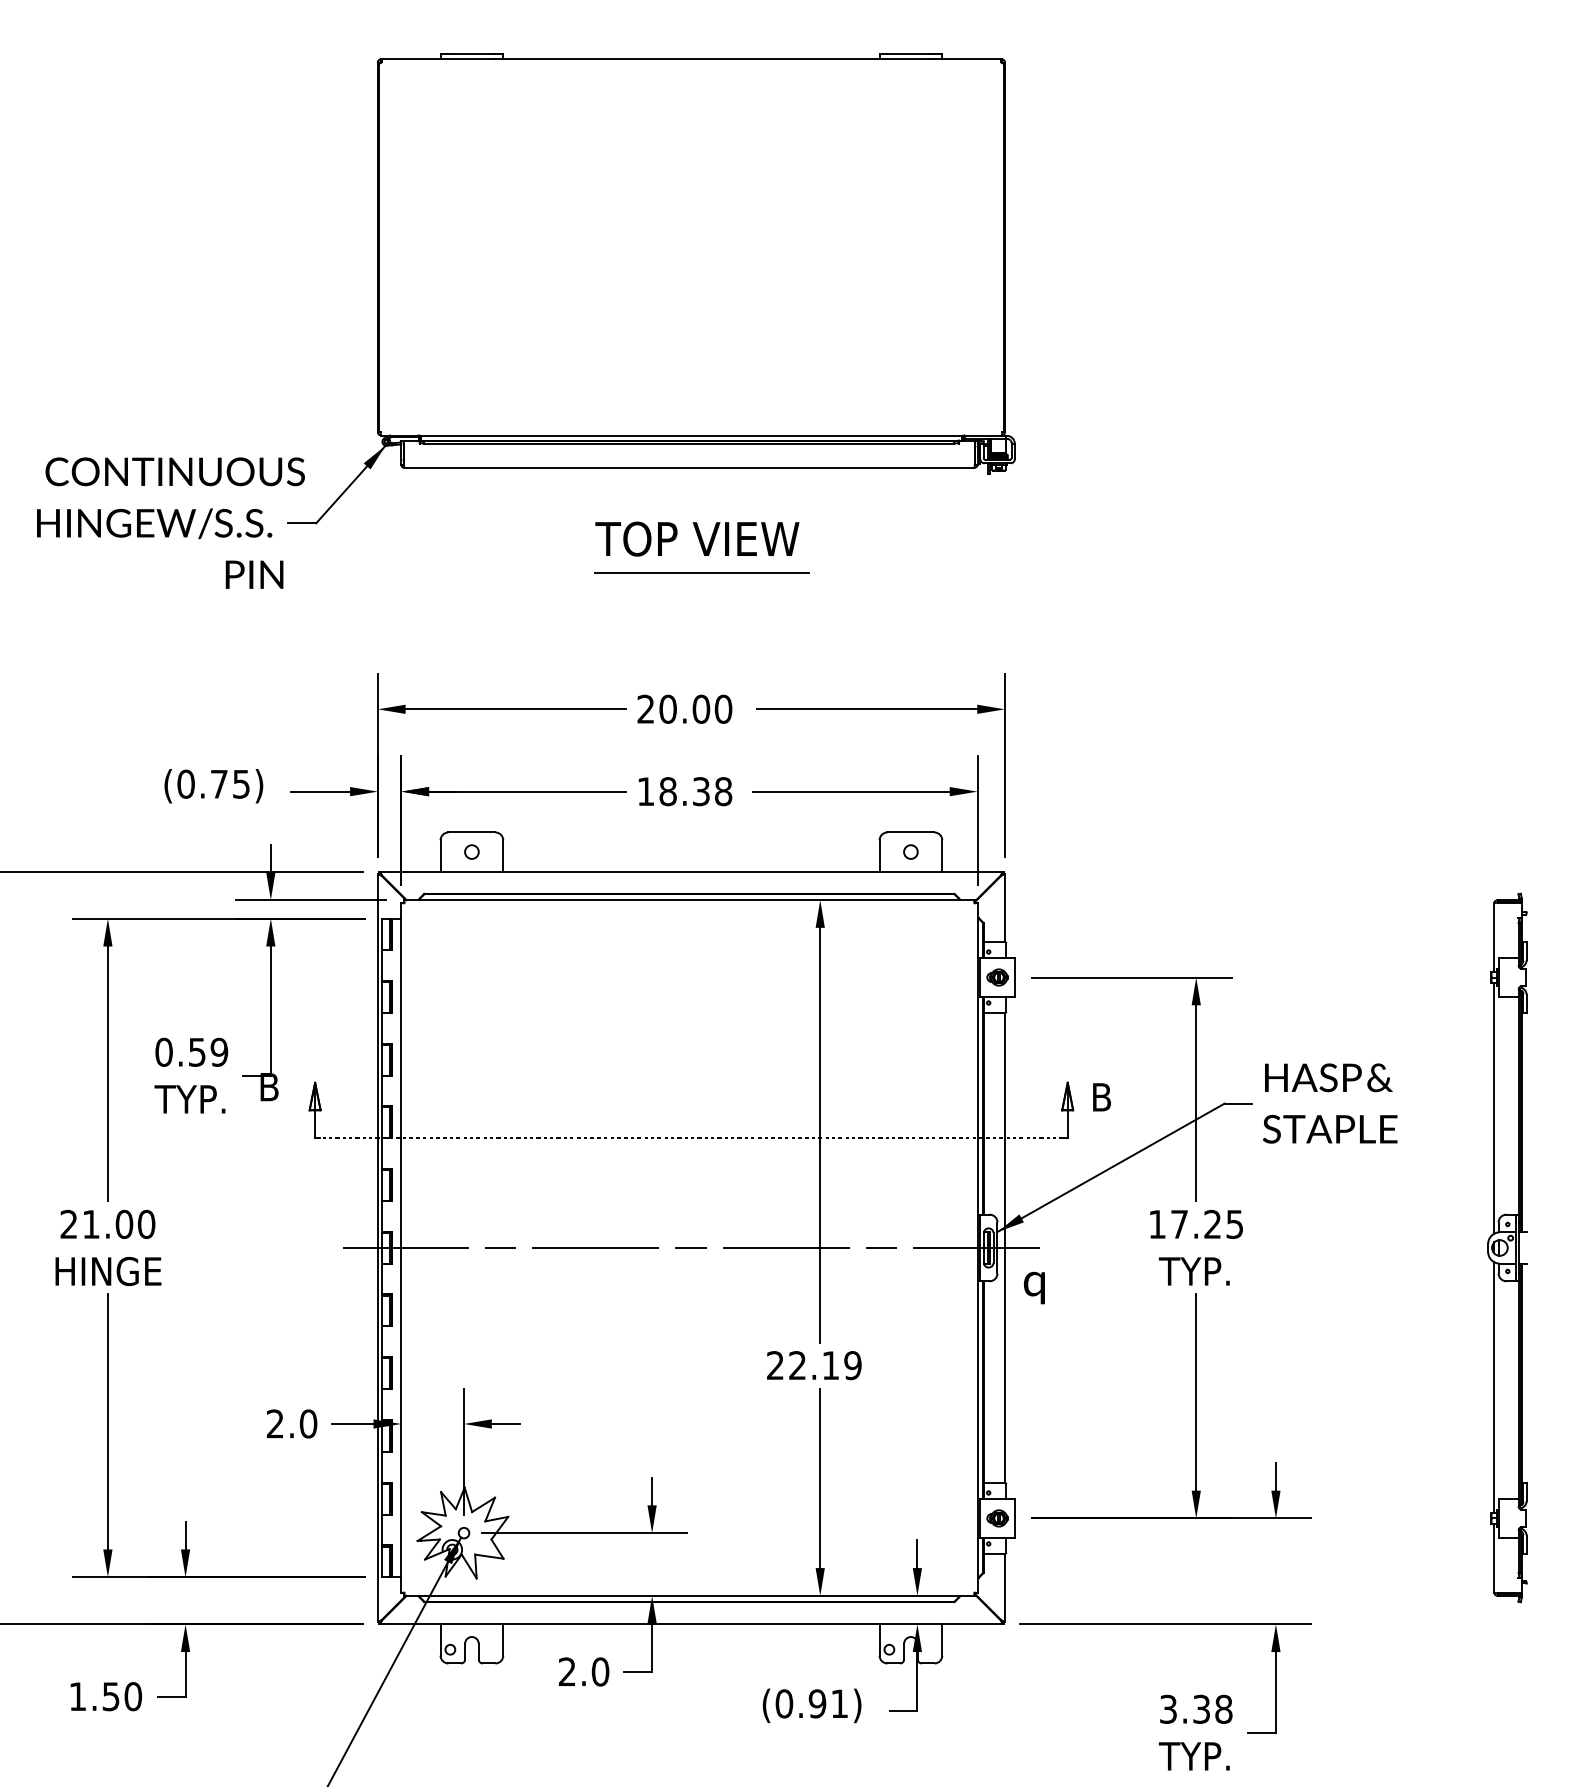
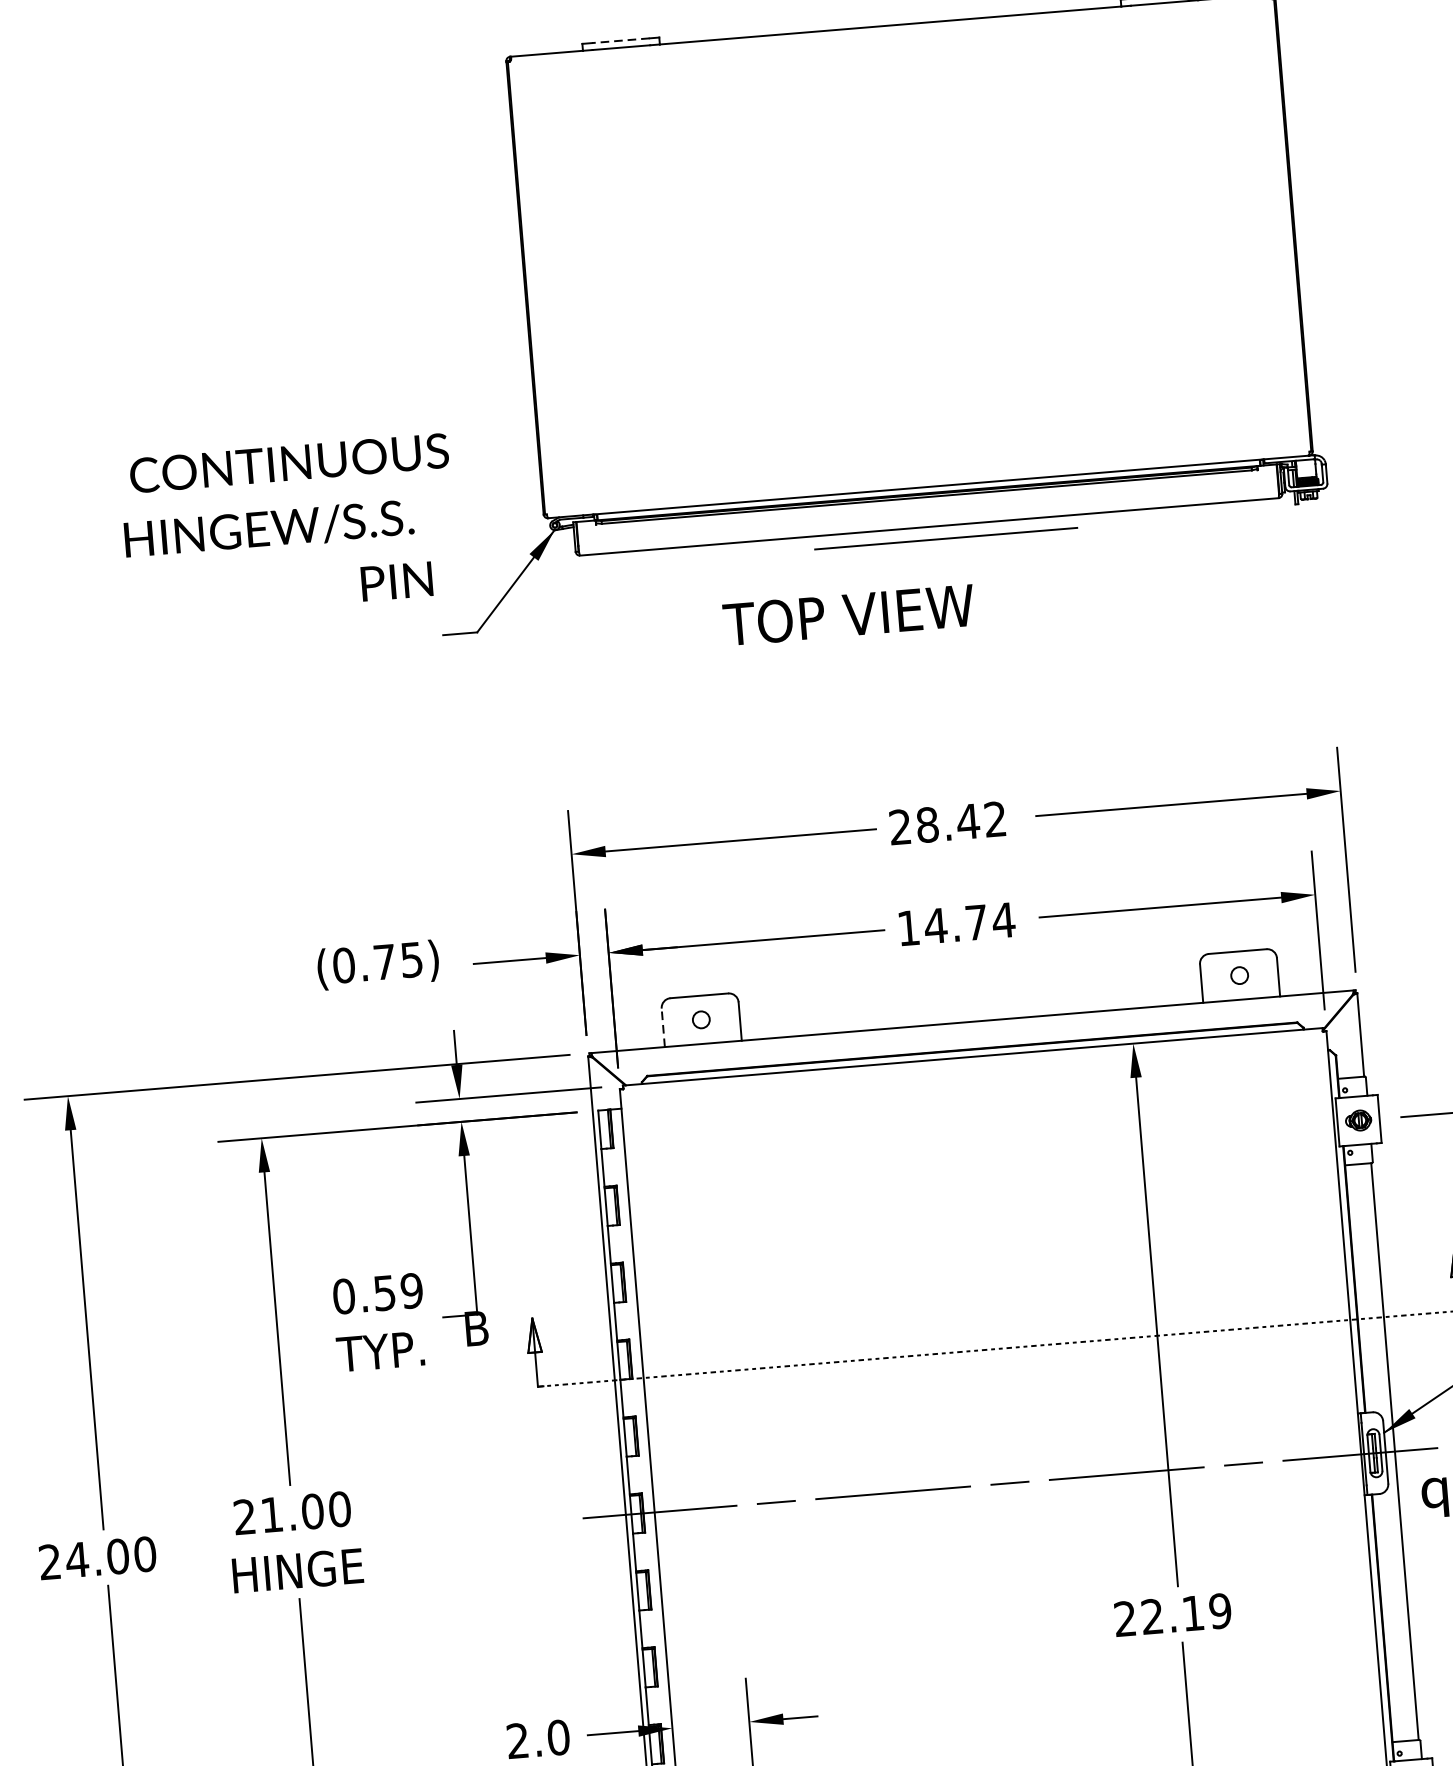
line: (471, 53) -> (620, 40), solid -> dashed
text: (170, 522) -> (288, 525), moved
text: (697, 538) -> (848, 614), moved
line: (701, 572) -> (945, 538), moved
text: (695, 708) -> (961, 821), 20.00 -> 28.42
text: (695, 791) -> (969, 923), 18.38 -> 14.74
line: (440, 856) -> (663, 1028), solid -> dashed

